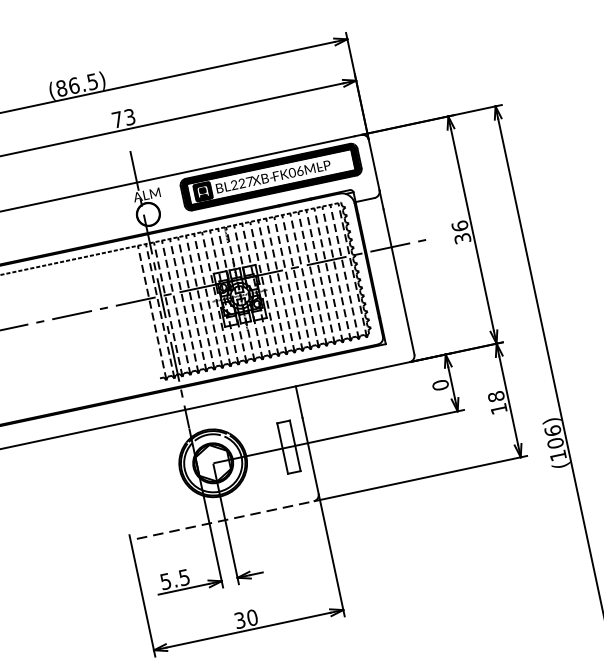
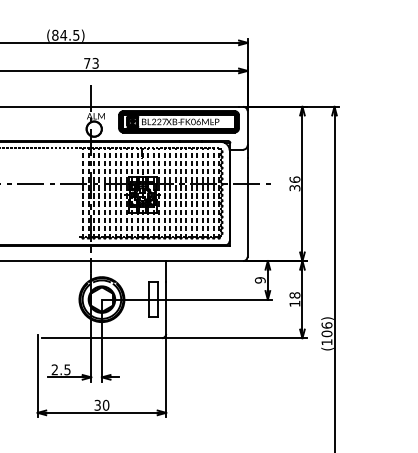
text: (73, 84) -> (63, 34), (86.5) -> (84.5)
text: (440, 385) -> (260, 280), 0 -> 9
line: (224, 520) -> (101, 338), dashed -> solid
text: (165, 581) -> (54, 369), 5.5 -> 2.5

